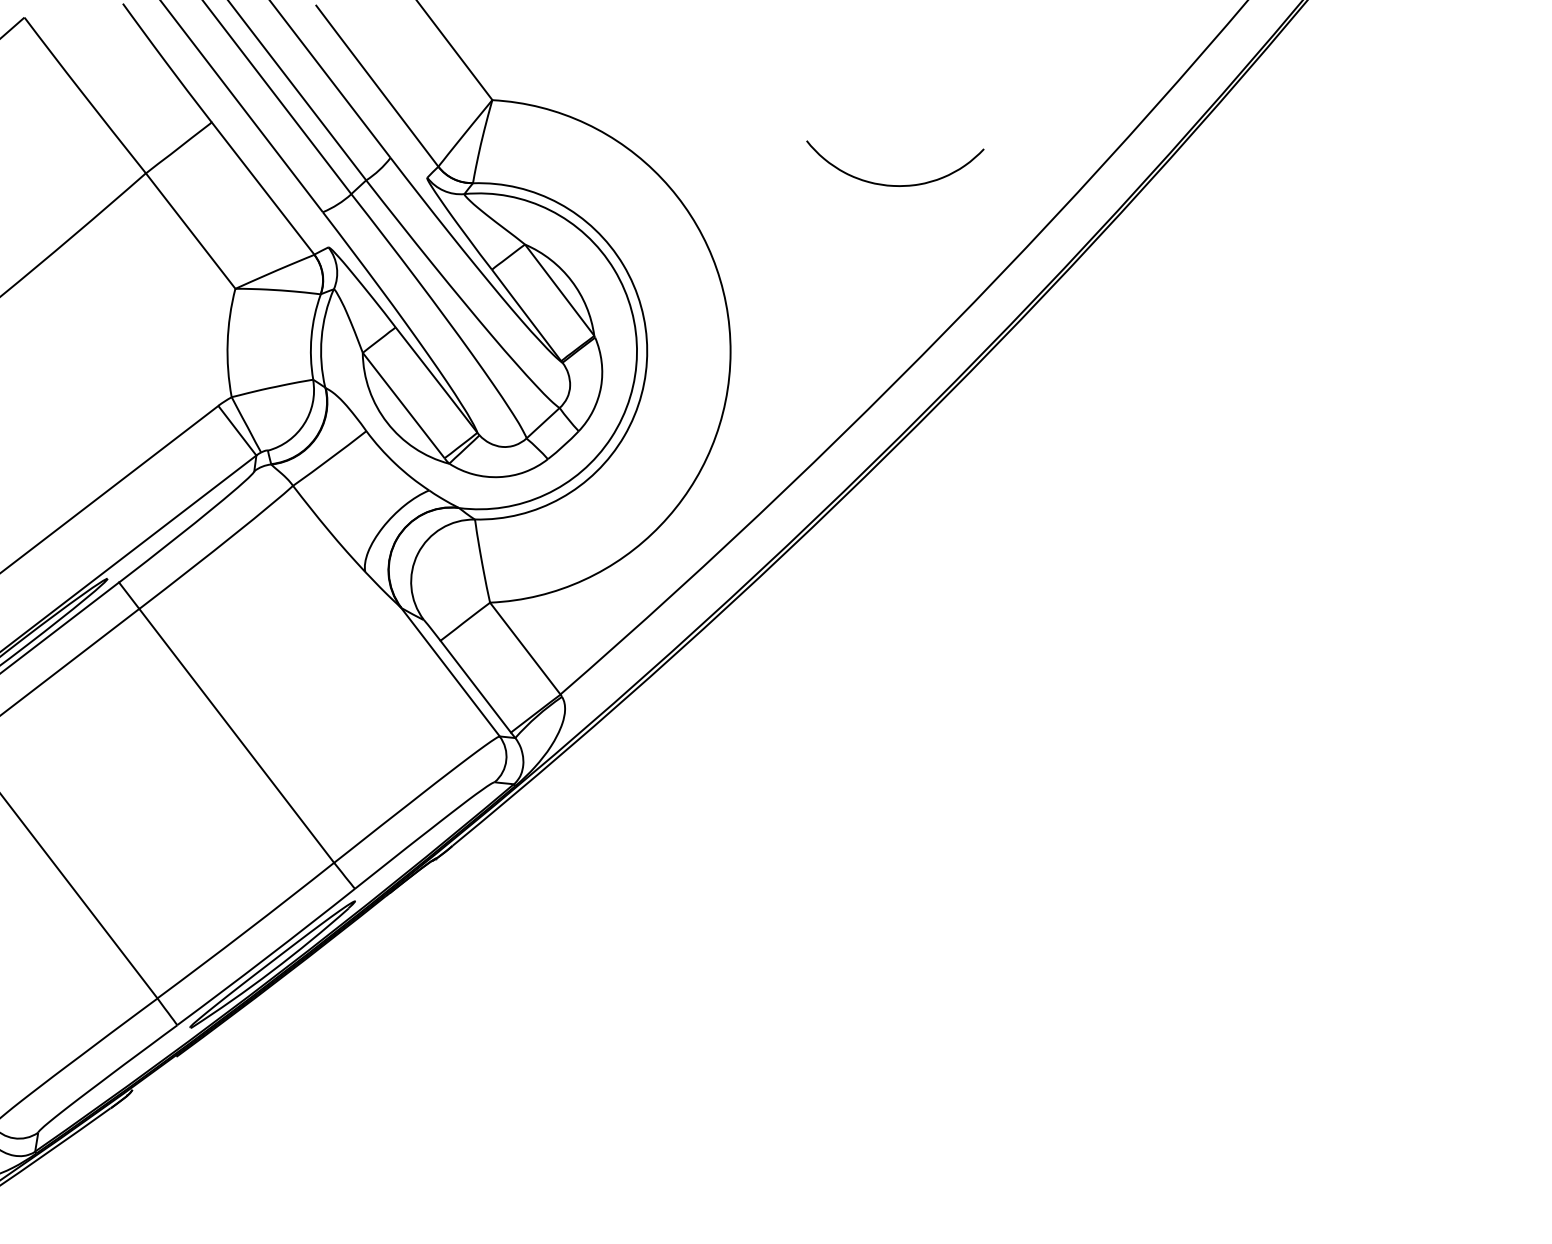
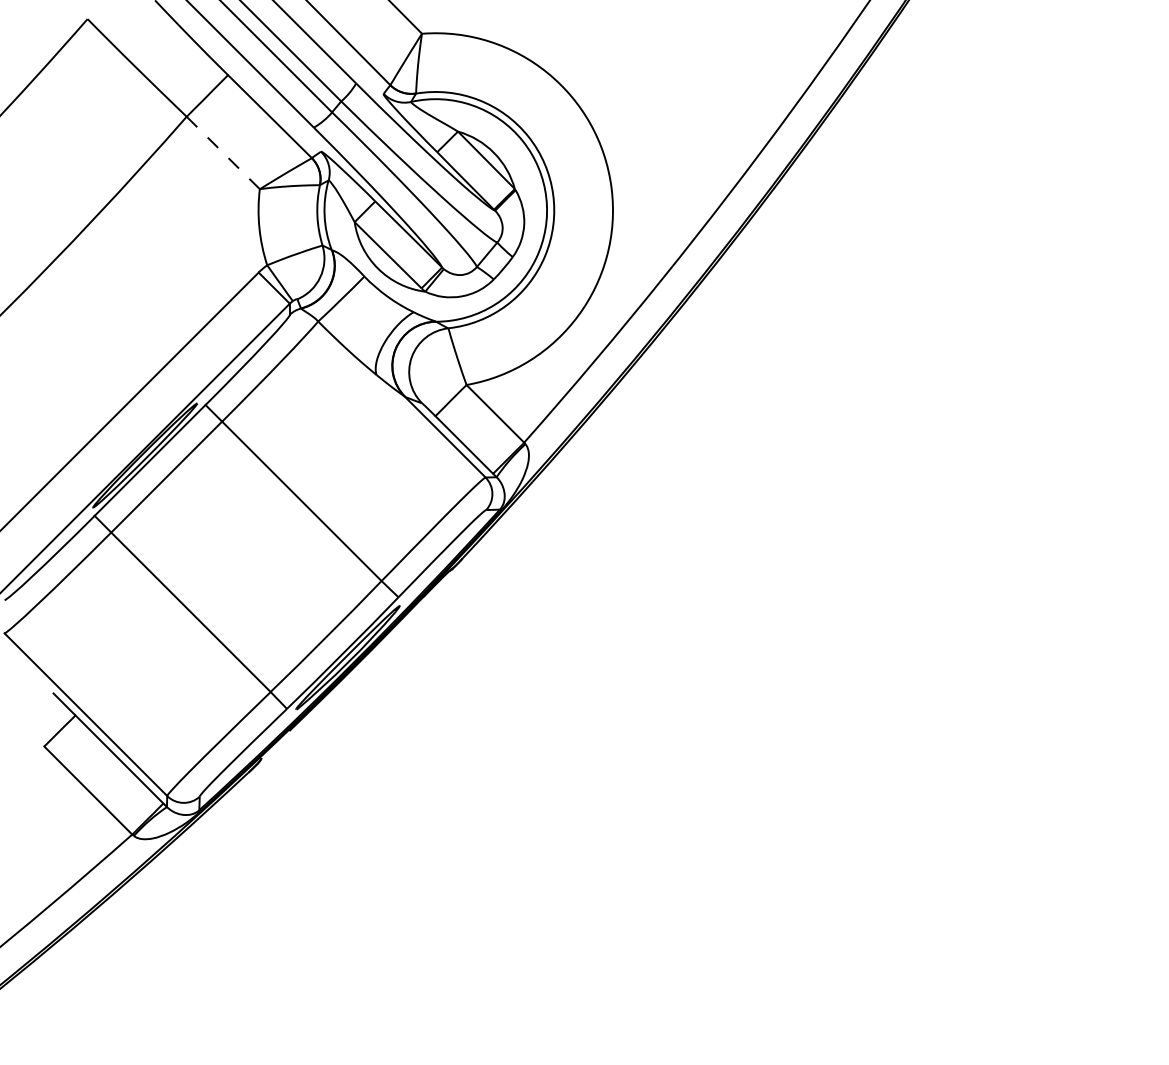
curve: (894, 184) -> (710, 55), removed
line: (189, 230) -> (222, 152), solid -> dashed

